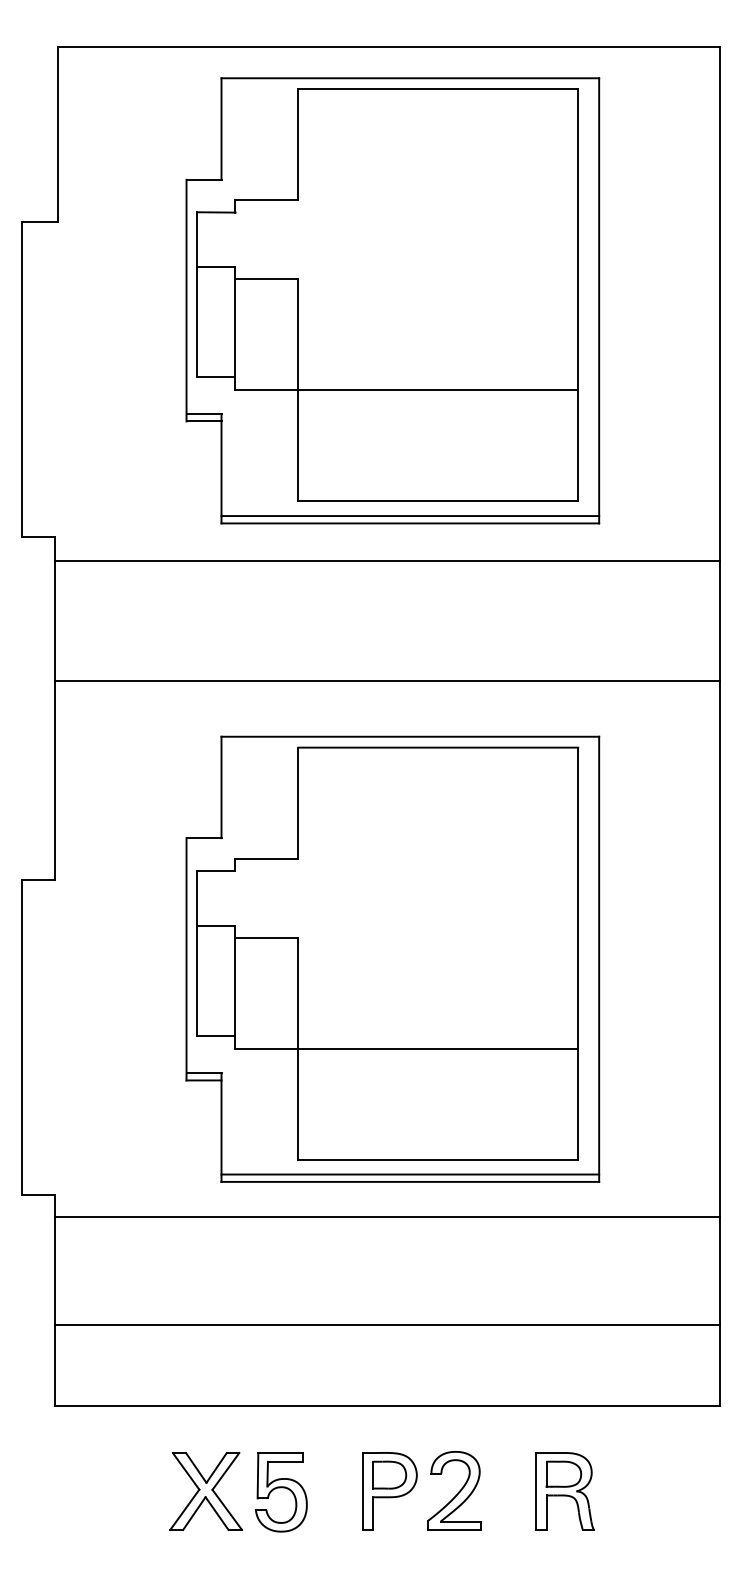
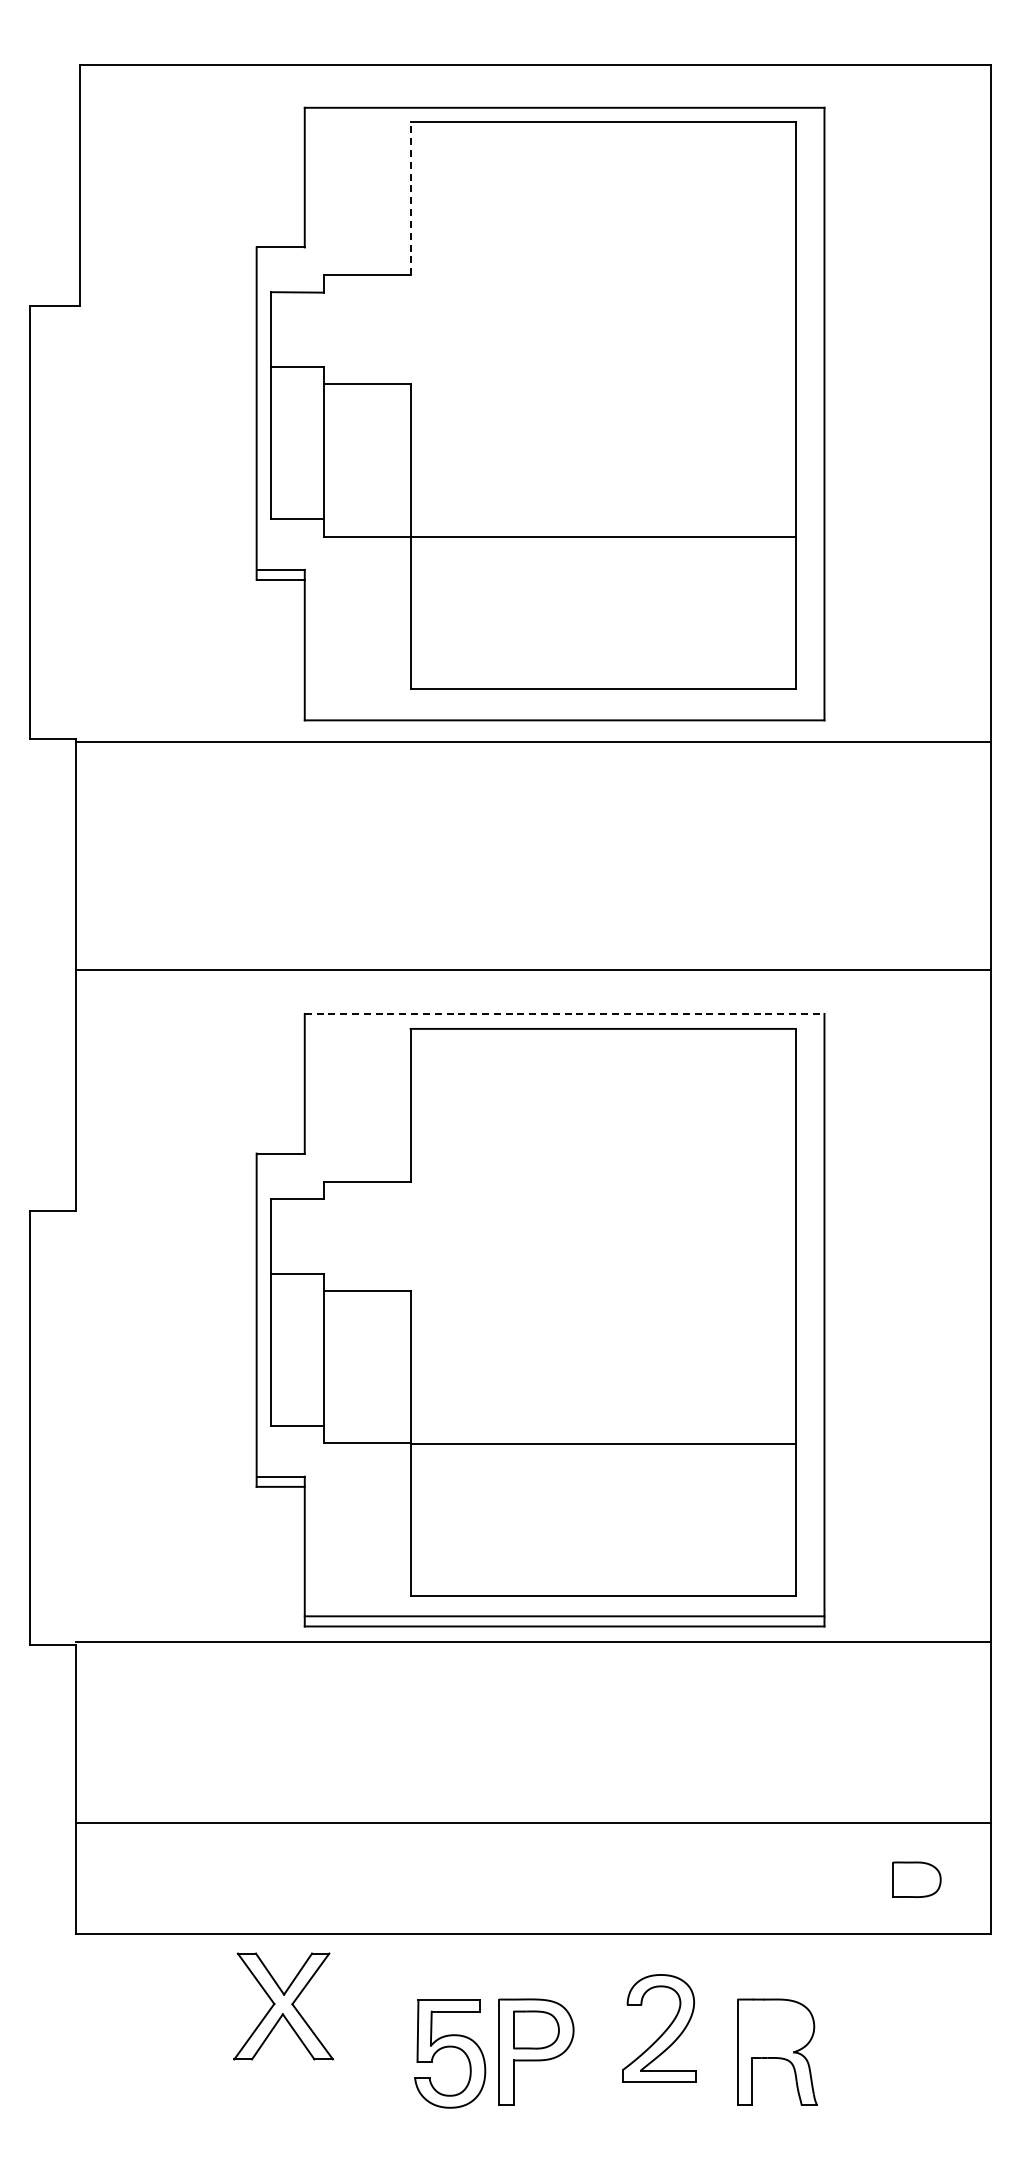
line: (298, 144) -> (410, 198), solid -> dashed
line: (410, 516) -> (564, 710), removed
line: (387, 561) -> (533, 741), moved
line: (387, 681) -> (533, 970), moved
line: (410, 736) -> (564, 1013), solid -> dashed
line: (387, 1216) -> (533, 1642), moved
part: (563, 1474) -> (916, 1879), moved
part: (454, 1490) -> (659, 2028), moved
part: (206, 1491) -> (283, 2006), moved
part: (281, 1492) -> (450, 2053), moved

